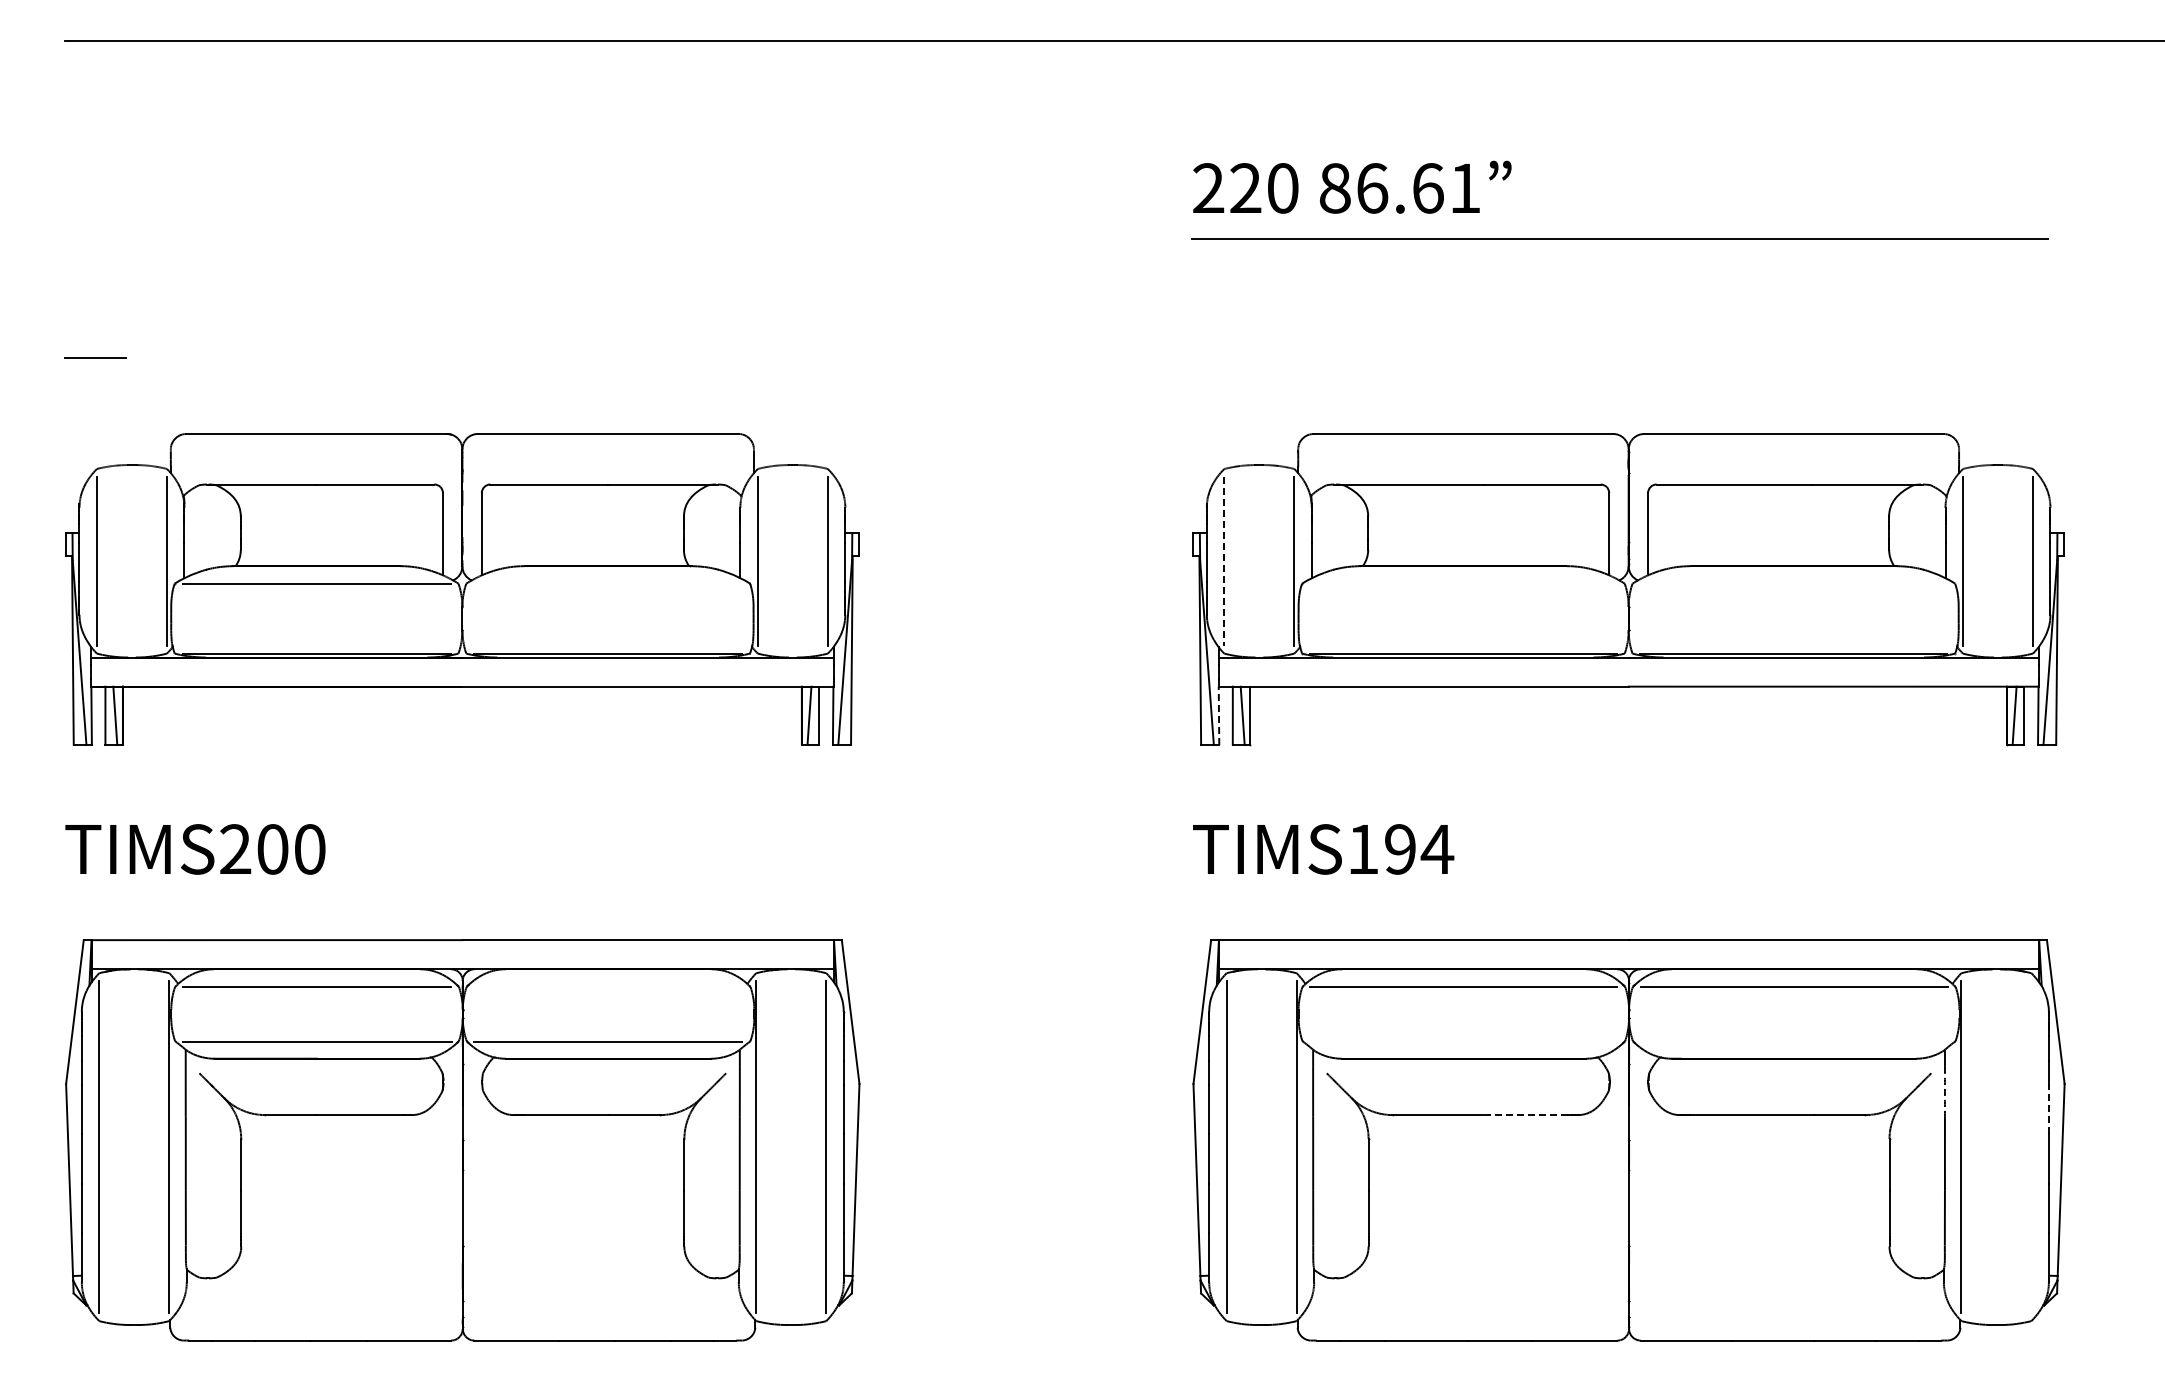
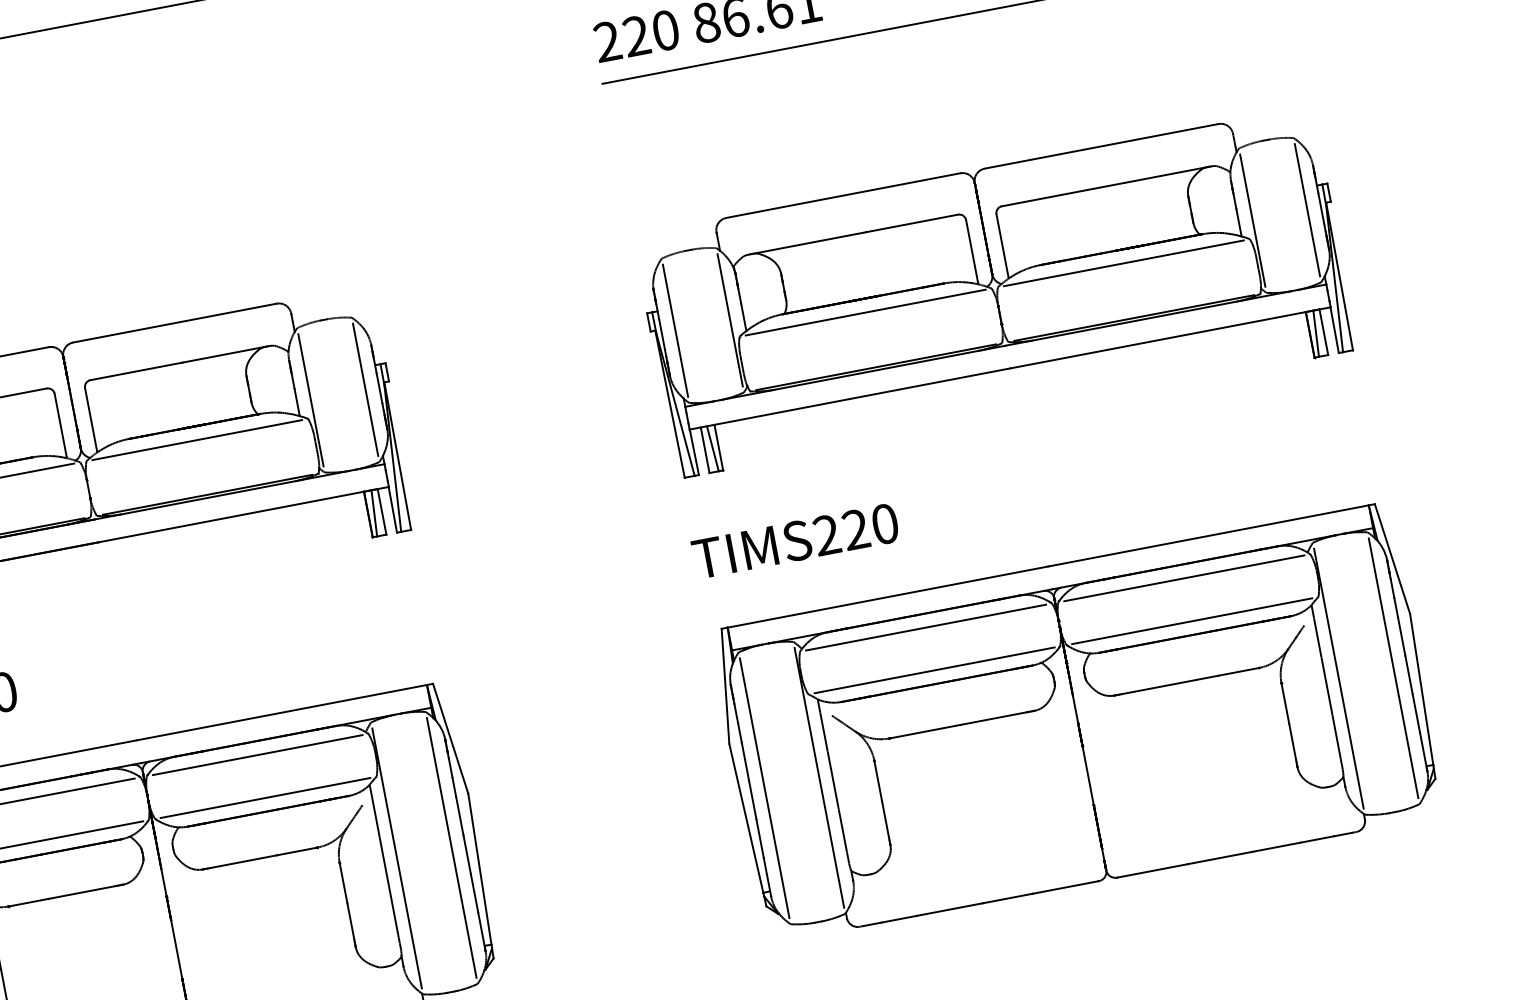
line: (1224, 561) -> (675, 330), dashed -> solid
line: (608, 583) -> (197, 439), added
line: (1463, 583) -> (865, 312), added
line: (1793, 583) -> (1123, 263), added
line: (1219, 715) -> (694, 451), dashed -> solid
text: (1400, 849) -> (856, 529), TIMS194 -> TIMS220
line: (608, 986) -> (257, 754), added
line: (1463, 1041) -> (933, 670), added
line: (1793, 1041) -> (1191, 621), added
arc: (1944, 1091) -> (1317, 637), dashed -> solid
line: (2048, 1109) -> (1401, 636), dashed -> solid
line: (1525, 1115) -> (993, 718), dashed -> solid
line: (2031, 1146) -> (1393, 667), added

